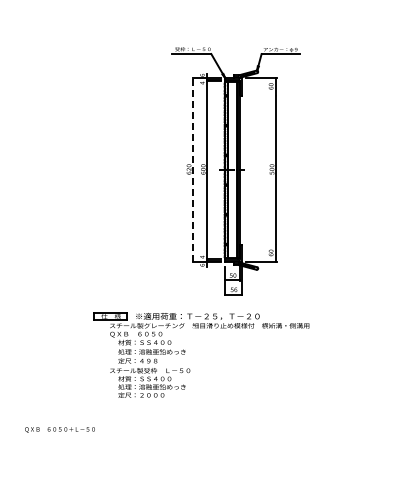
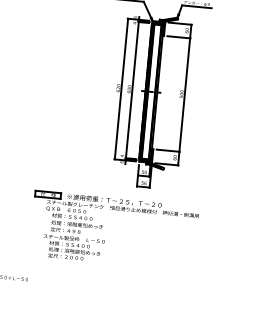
line: (261, 95) -> (179, 37), added
line: (193, 169) -> (121, 88), dashed -> solid
line: (261, 244) -> (168, 150), added

